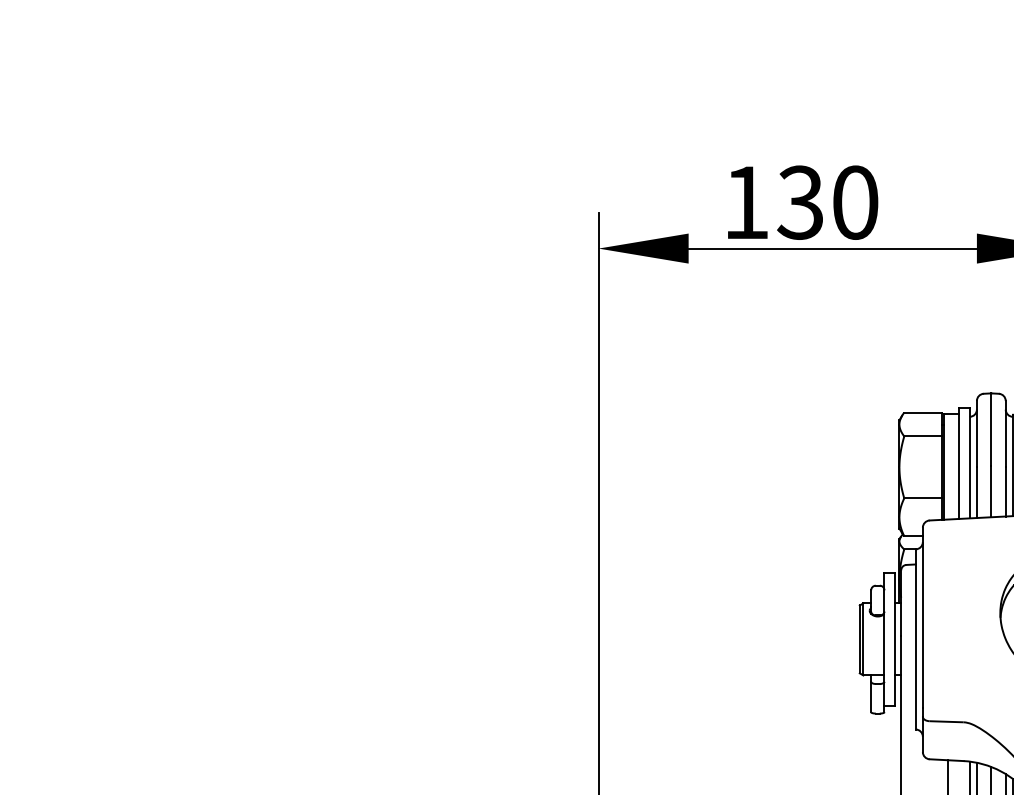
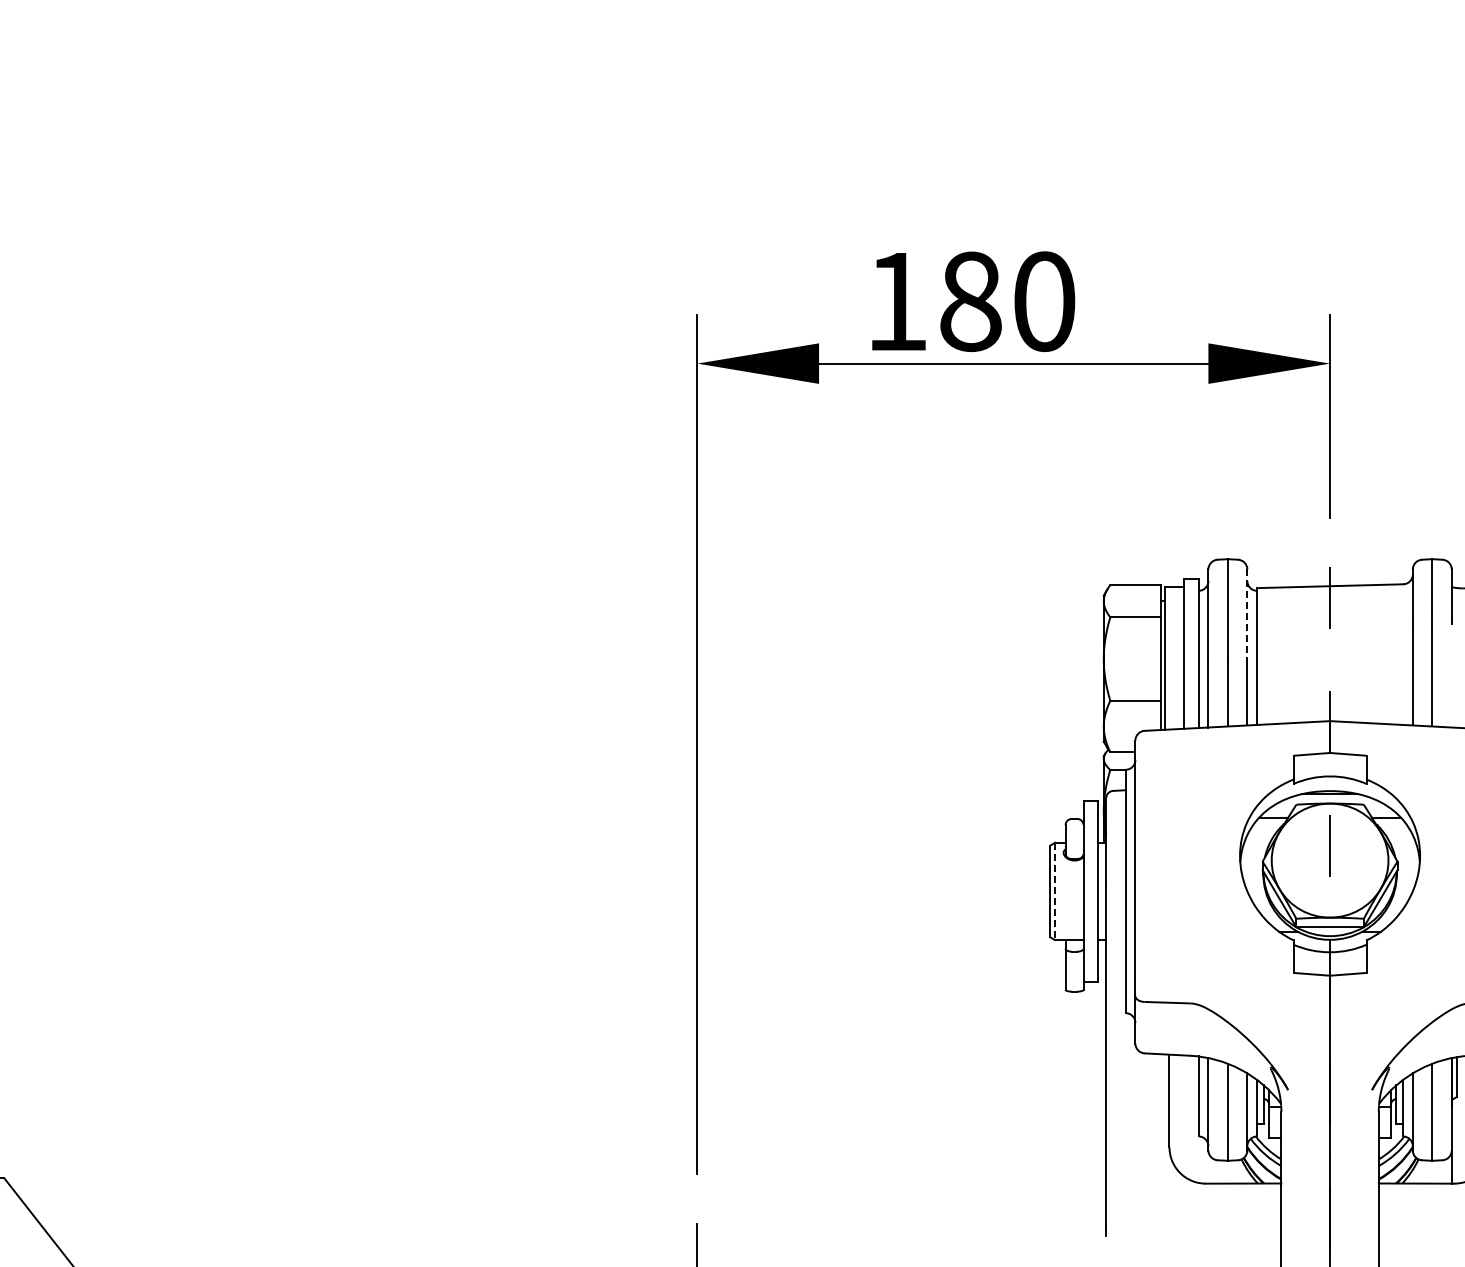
text: (800, 202) -> (969, 301), 130 -> 180
line: (1005, 434) -> (1247, 614), solid -> dashed
line: (863, 639) -> (1055, 891), solid -> dashed

